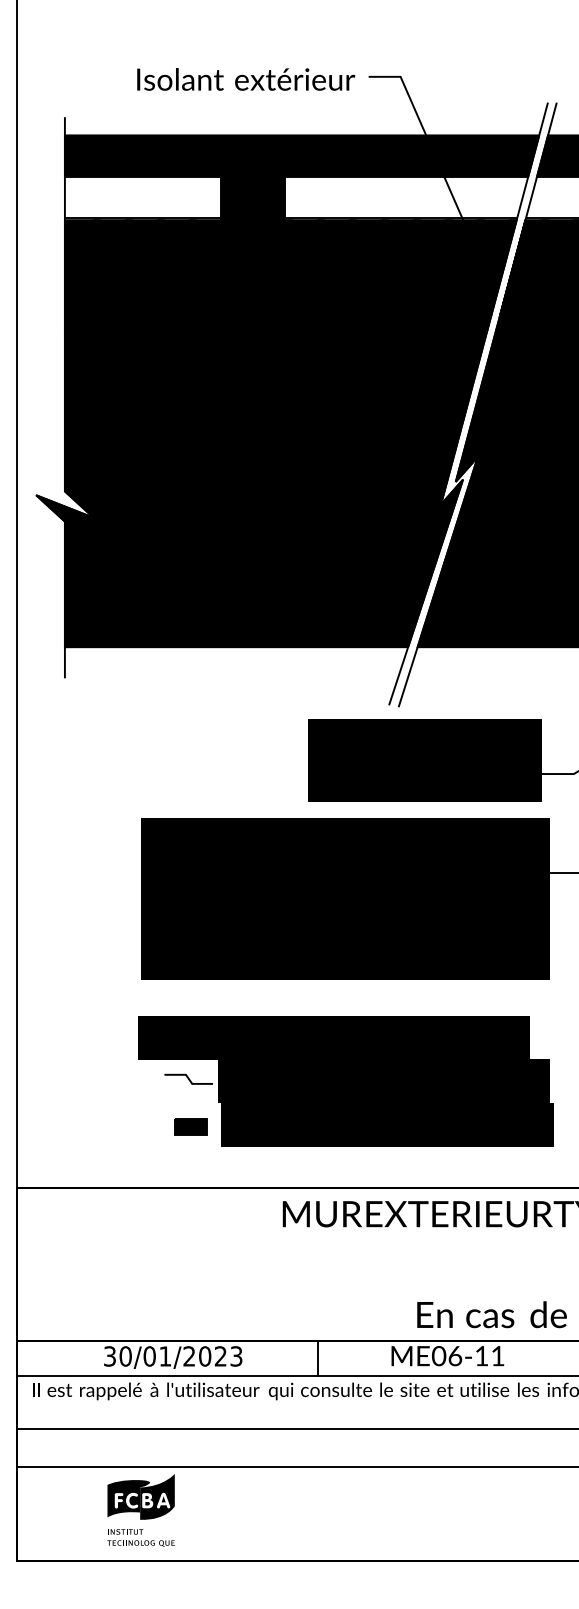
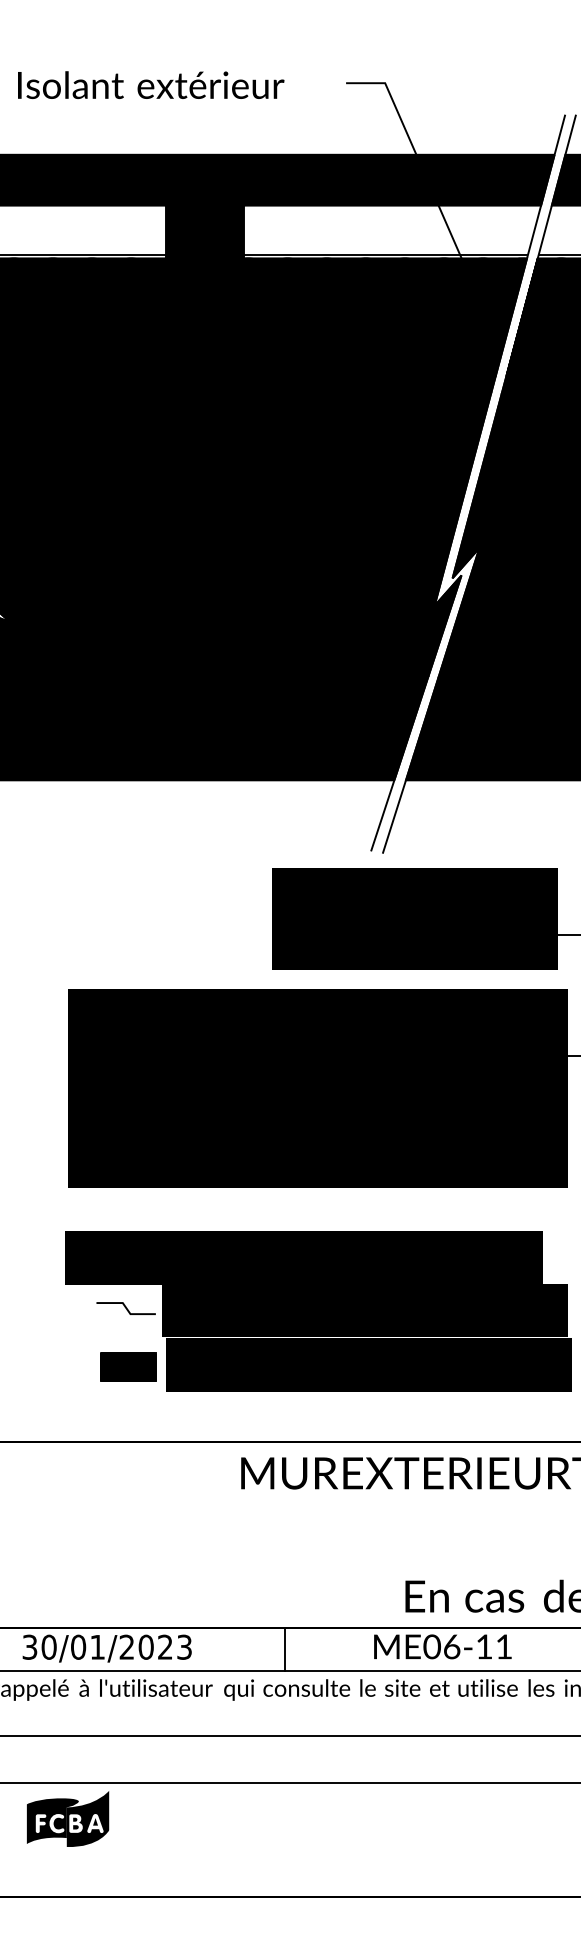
text: (246, 79) -> (151, 85), moved
part: (190, 1126) -> (128, 1366), size x1.4
part: (140, 1537) -> (67, 1868), removed

